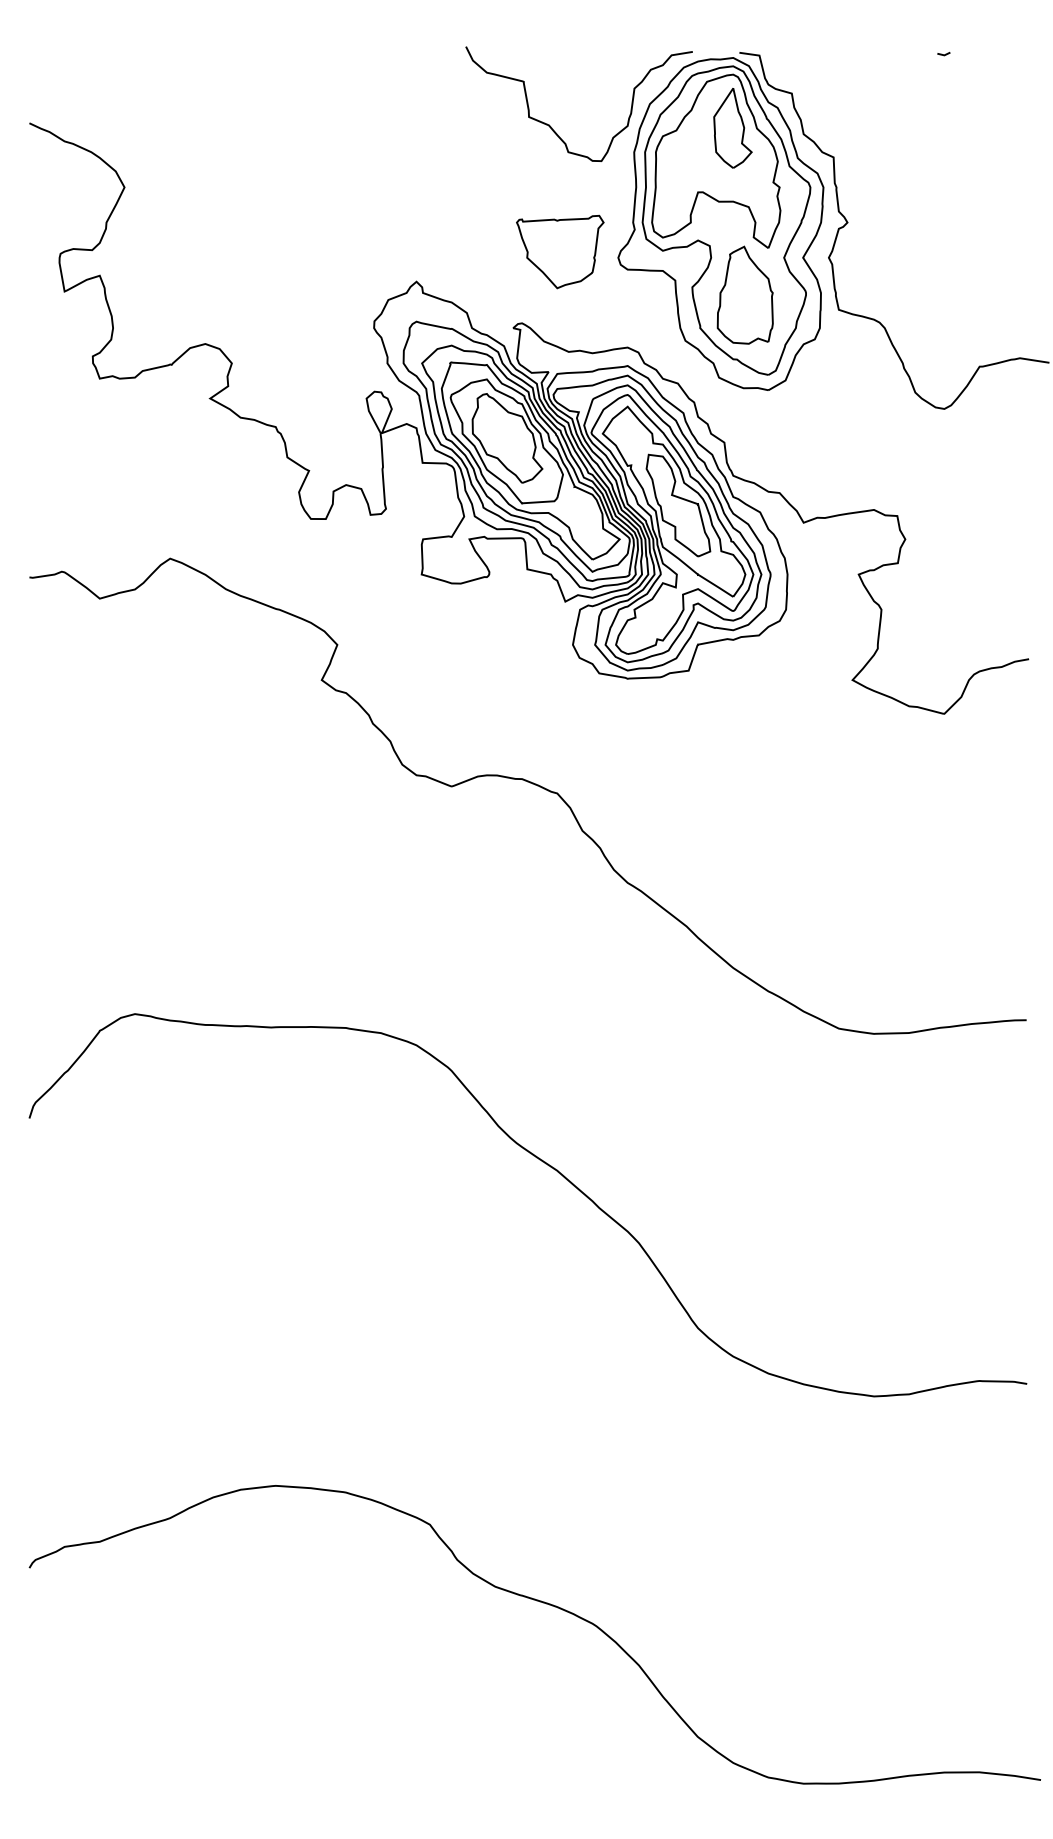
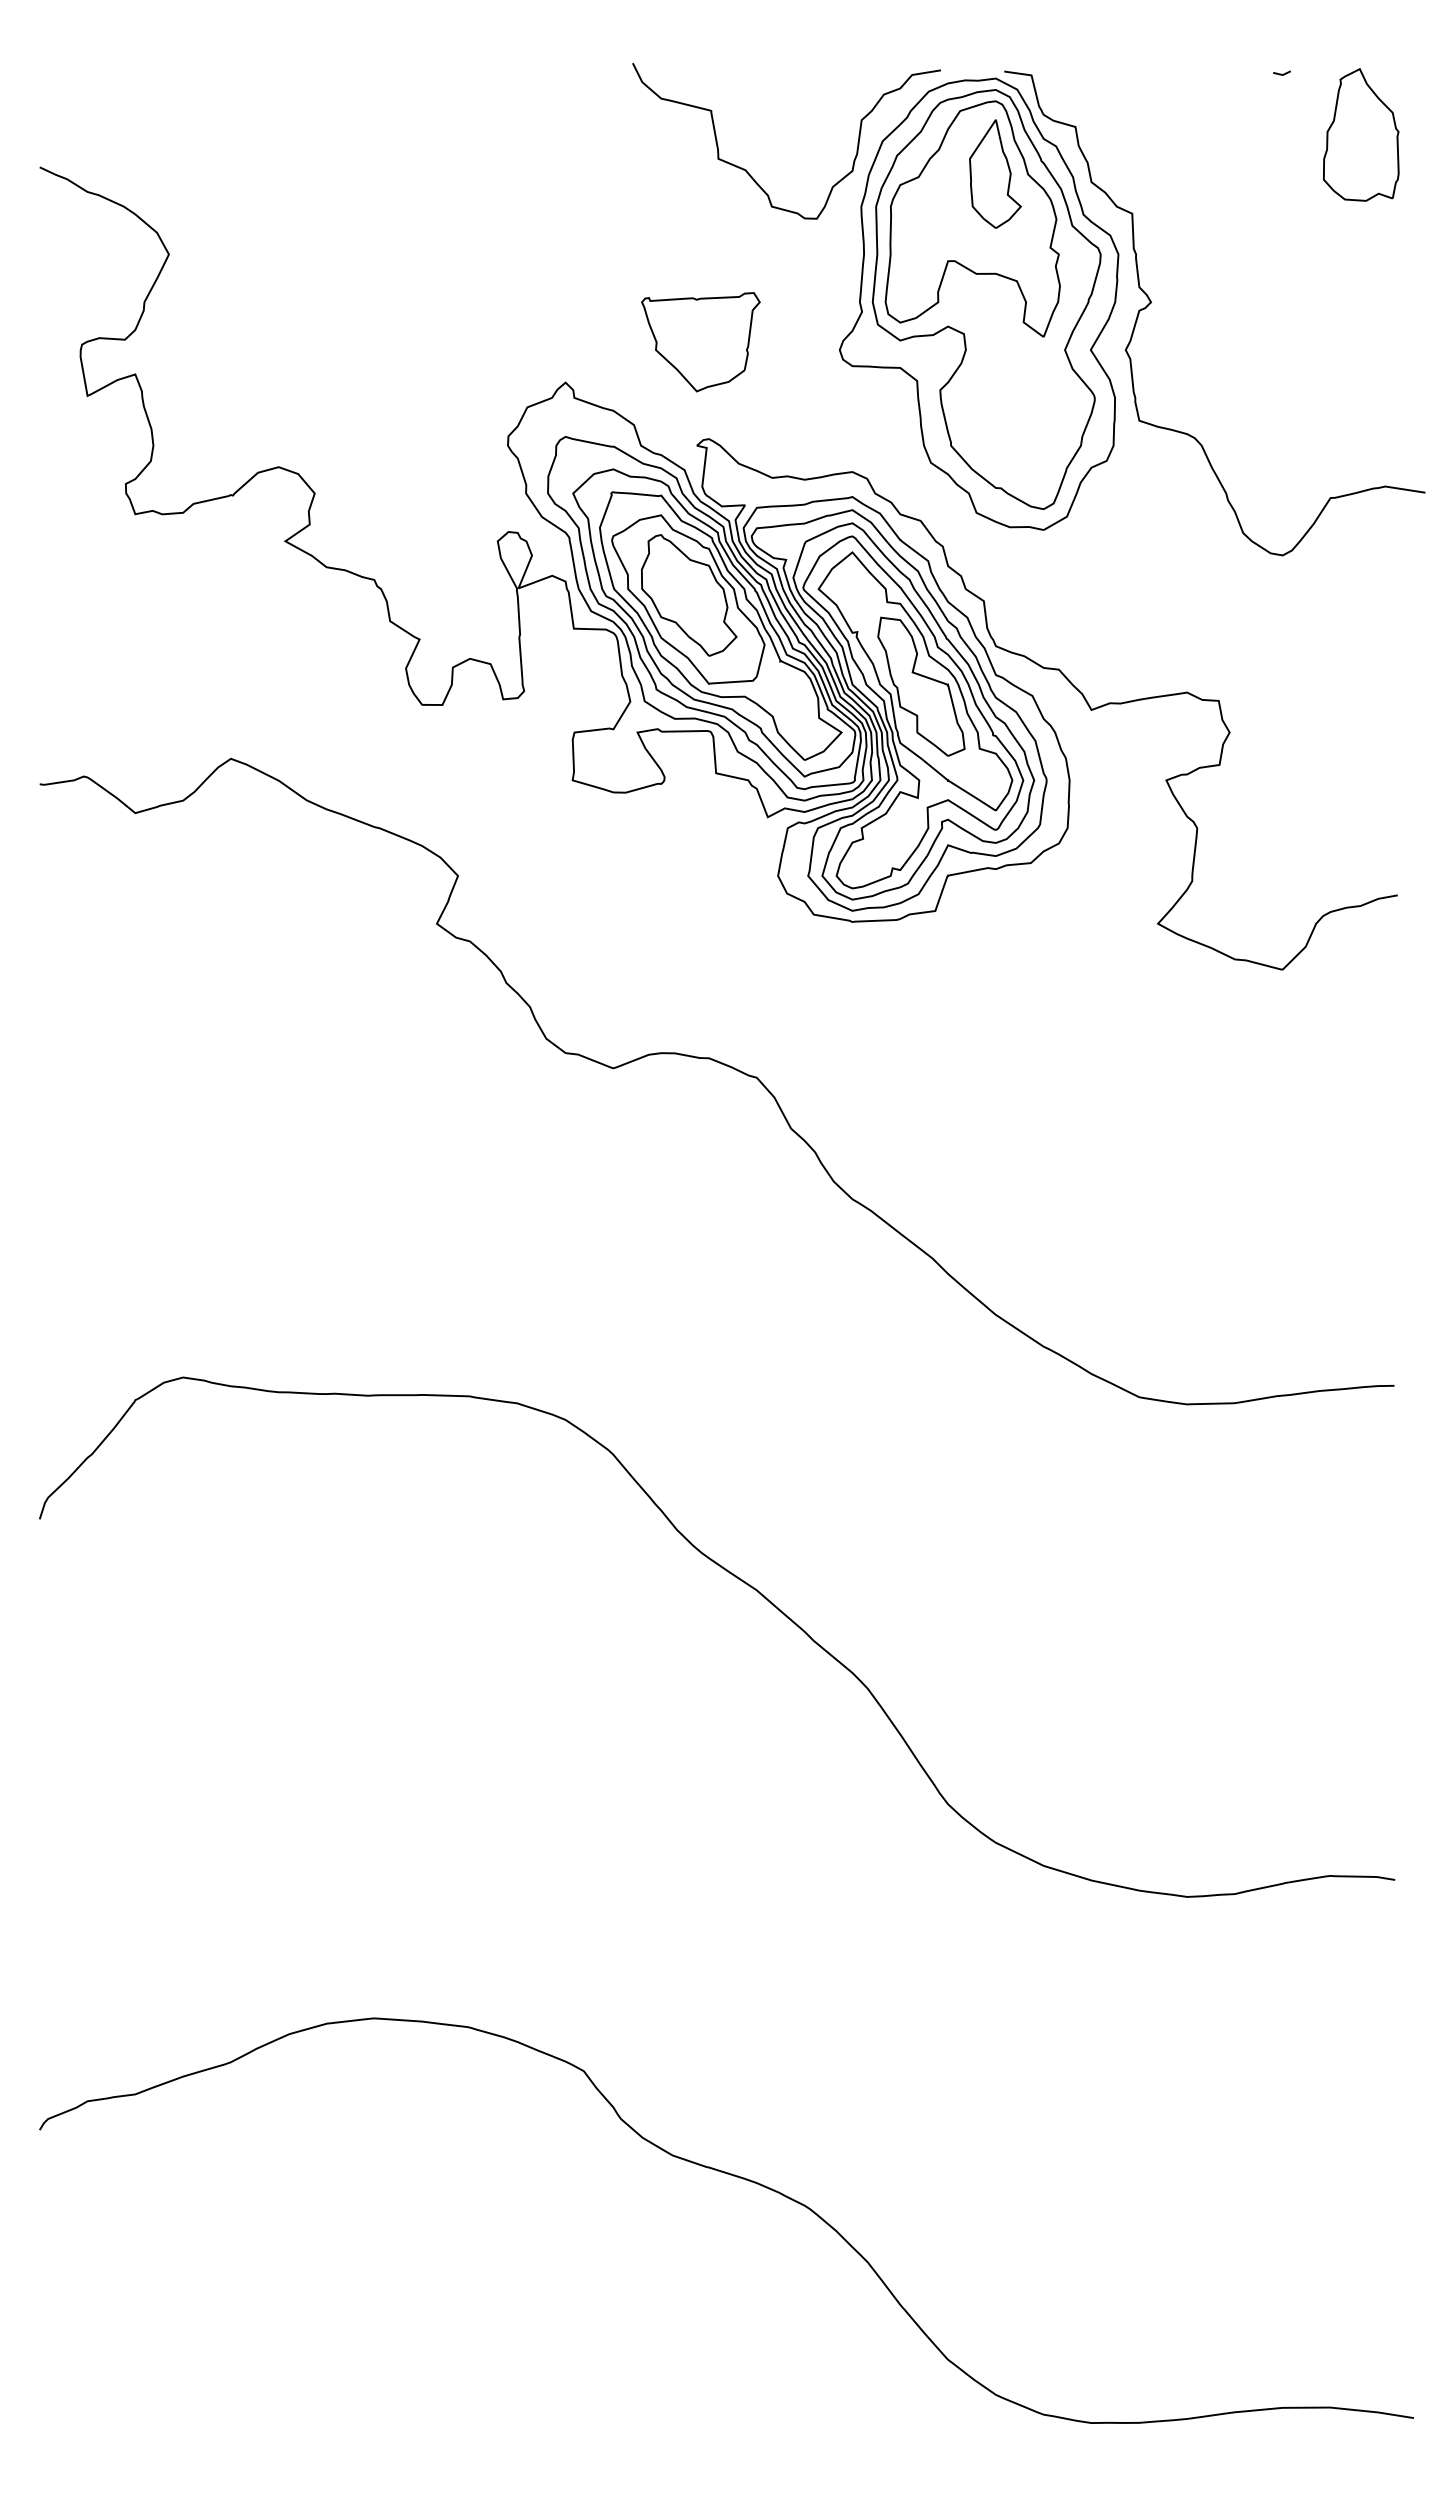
part: (559, 252) -> (700, 342), moved
part: (745, 294) -> (1361, 134), moved

